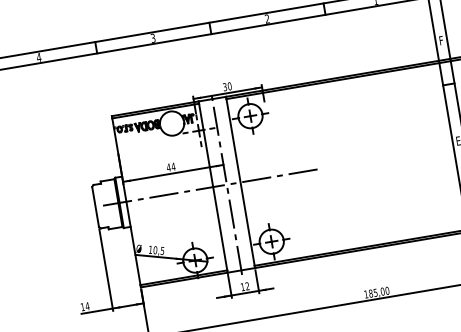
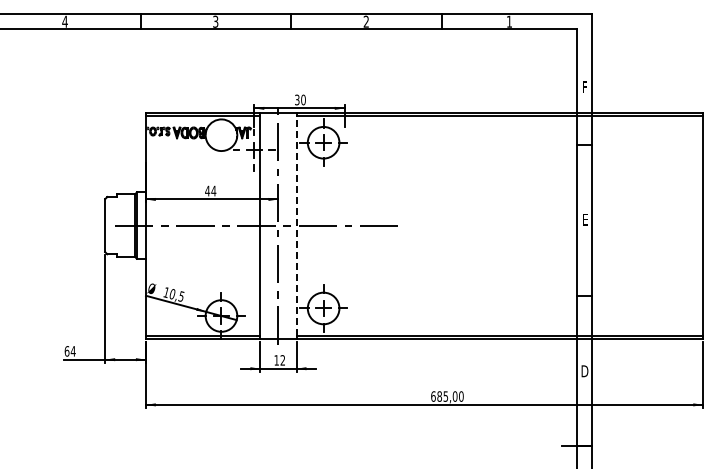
line: (240, 182) -> (296, 225), solid -> dashed
text: (366, 294) -> (433, 396), 185,00 -> 685,00
text: (82, 307) -> (66, 351), 14 -> 64

